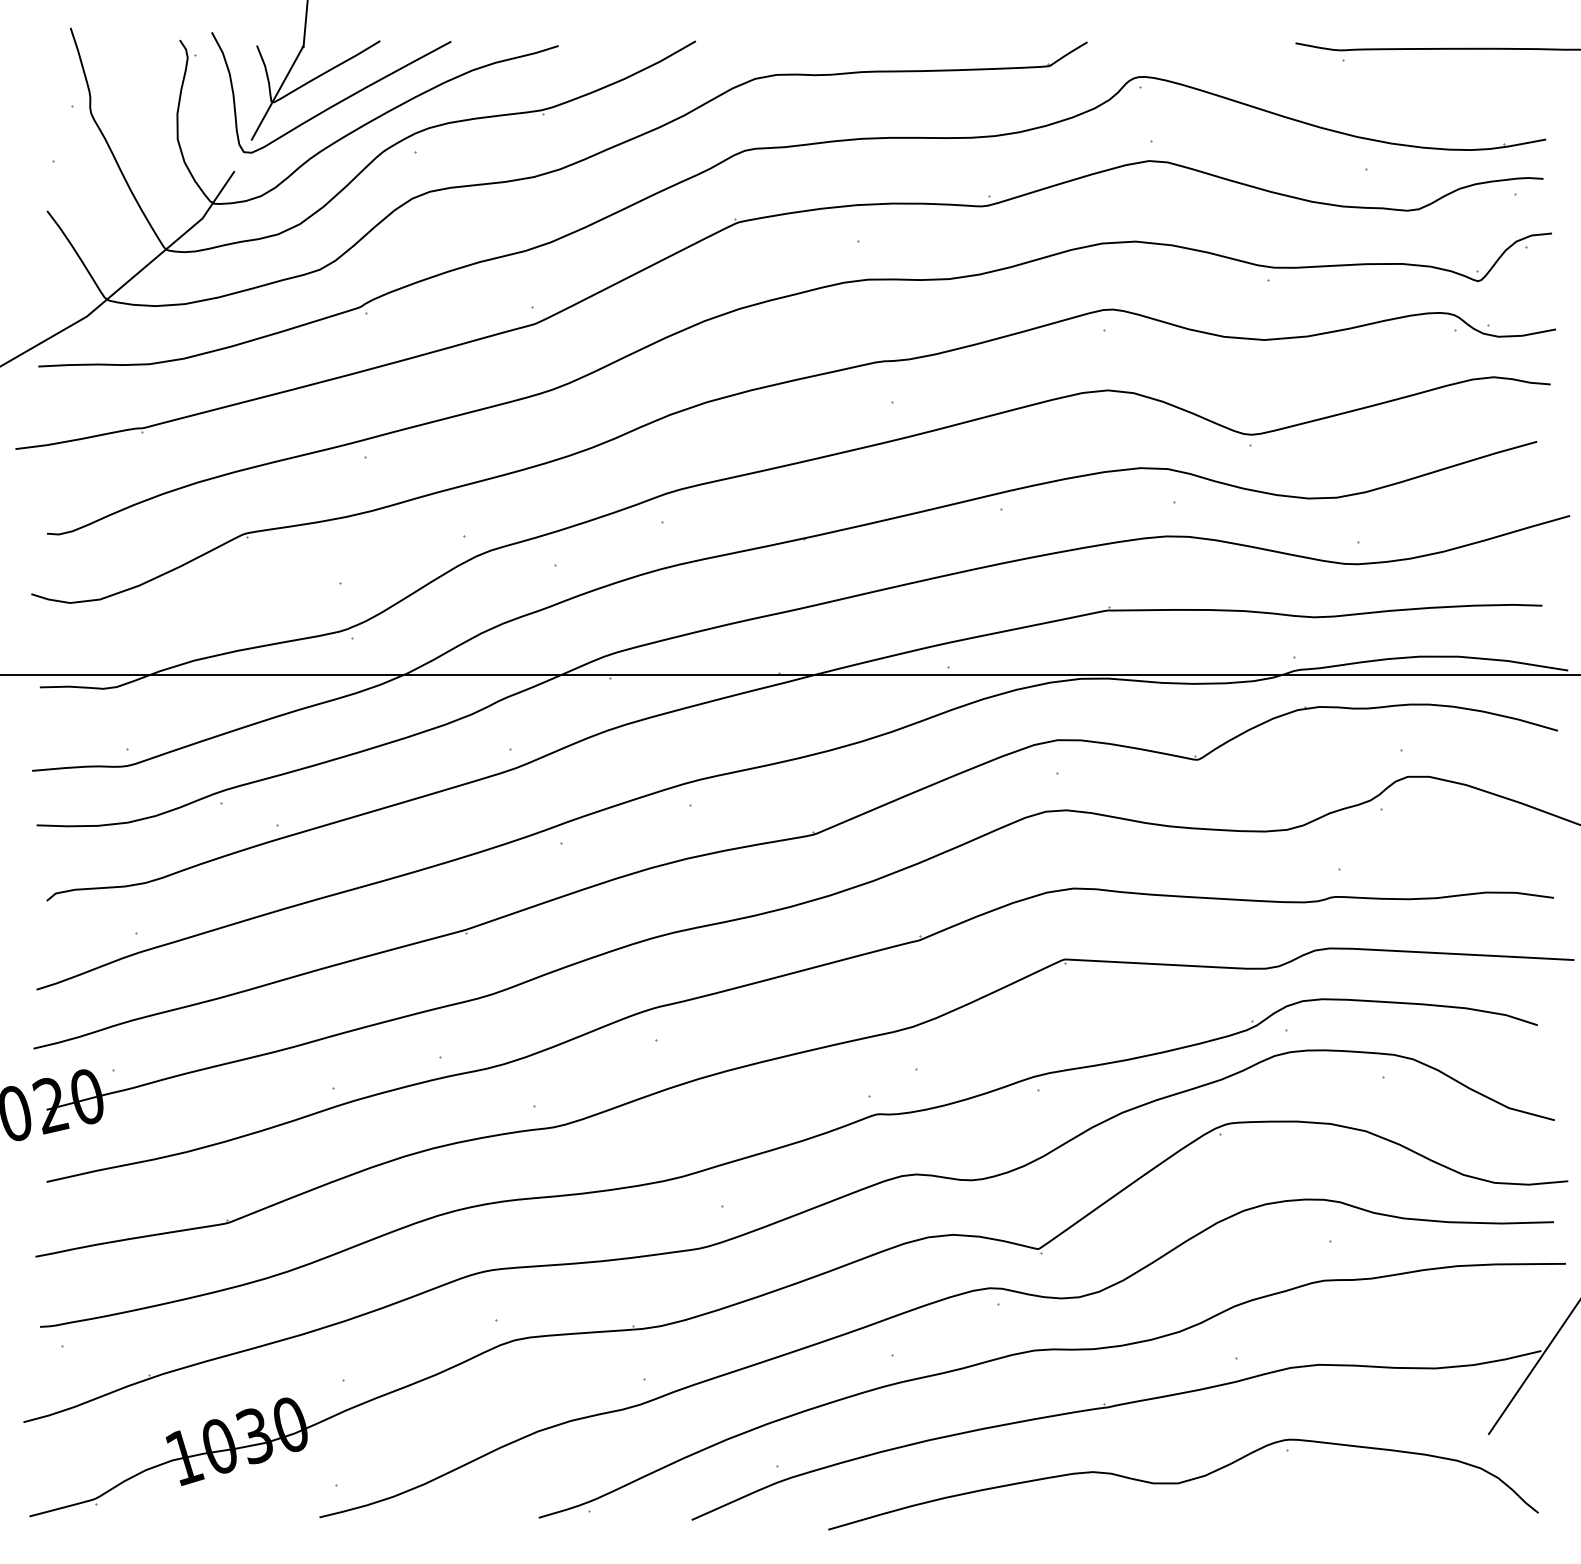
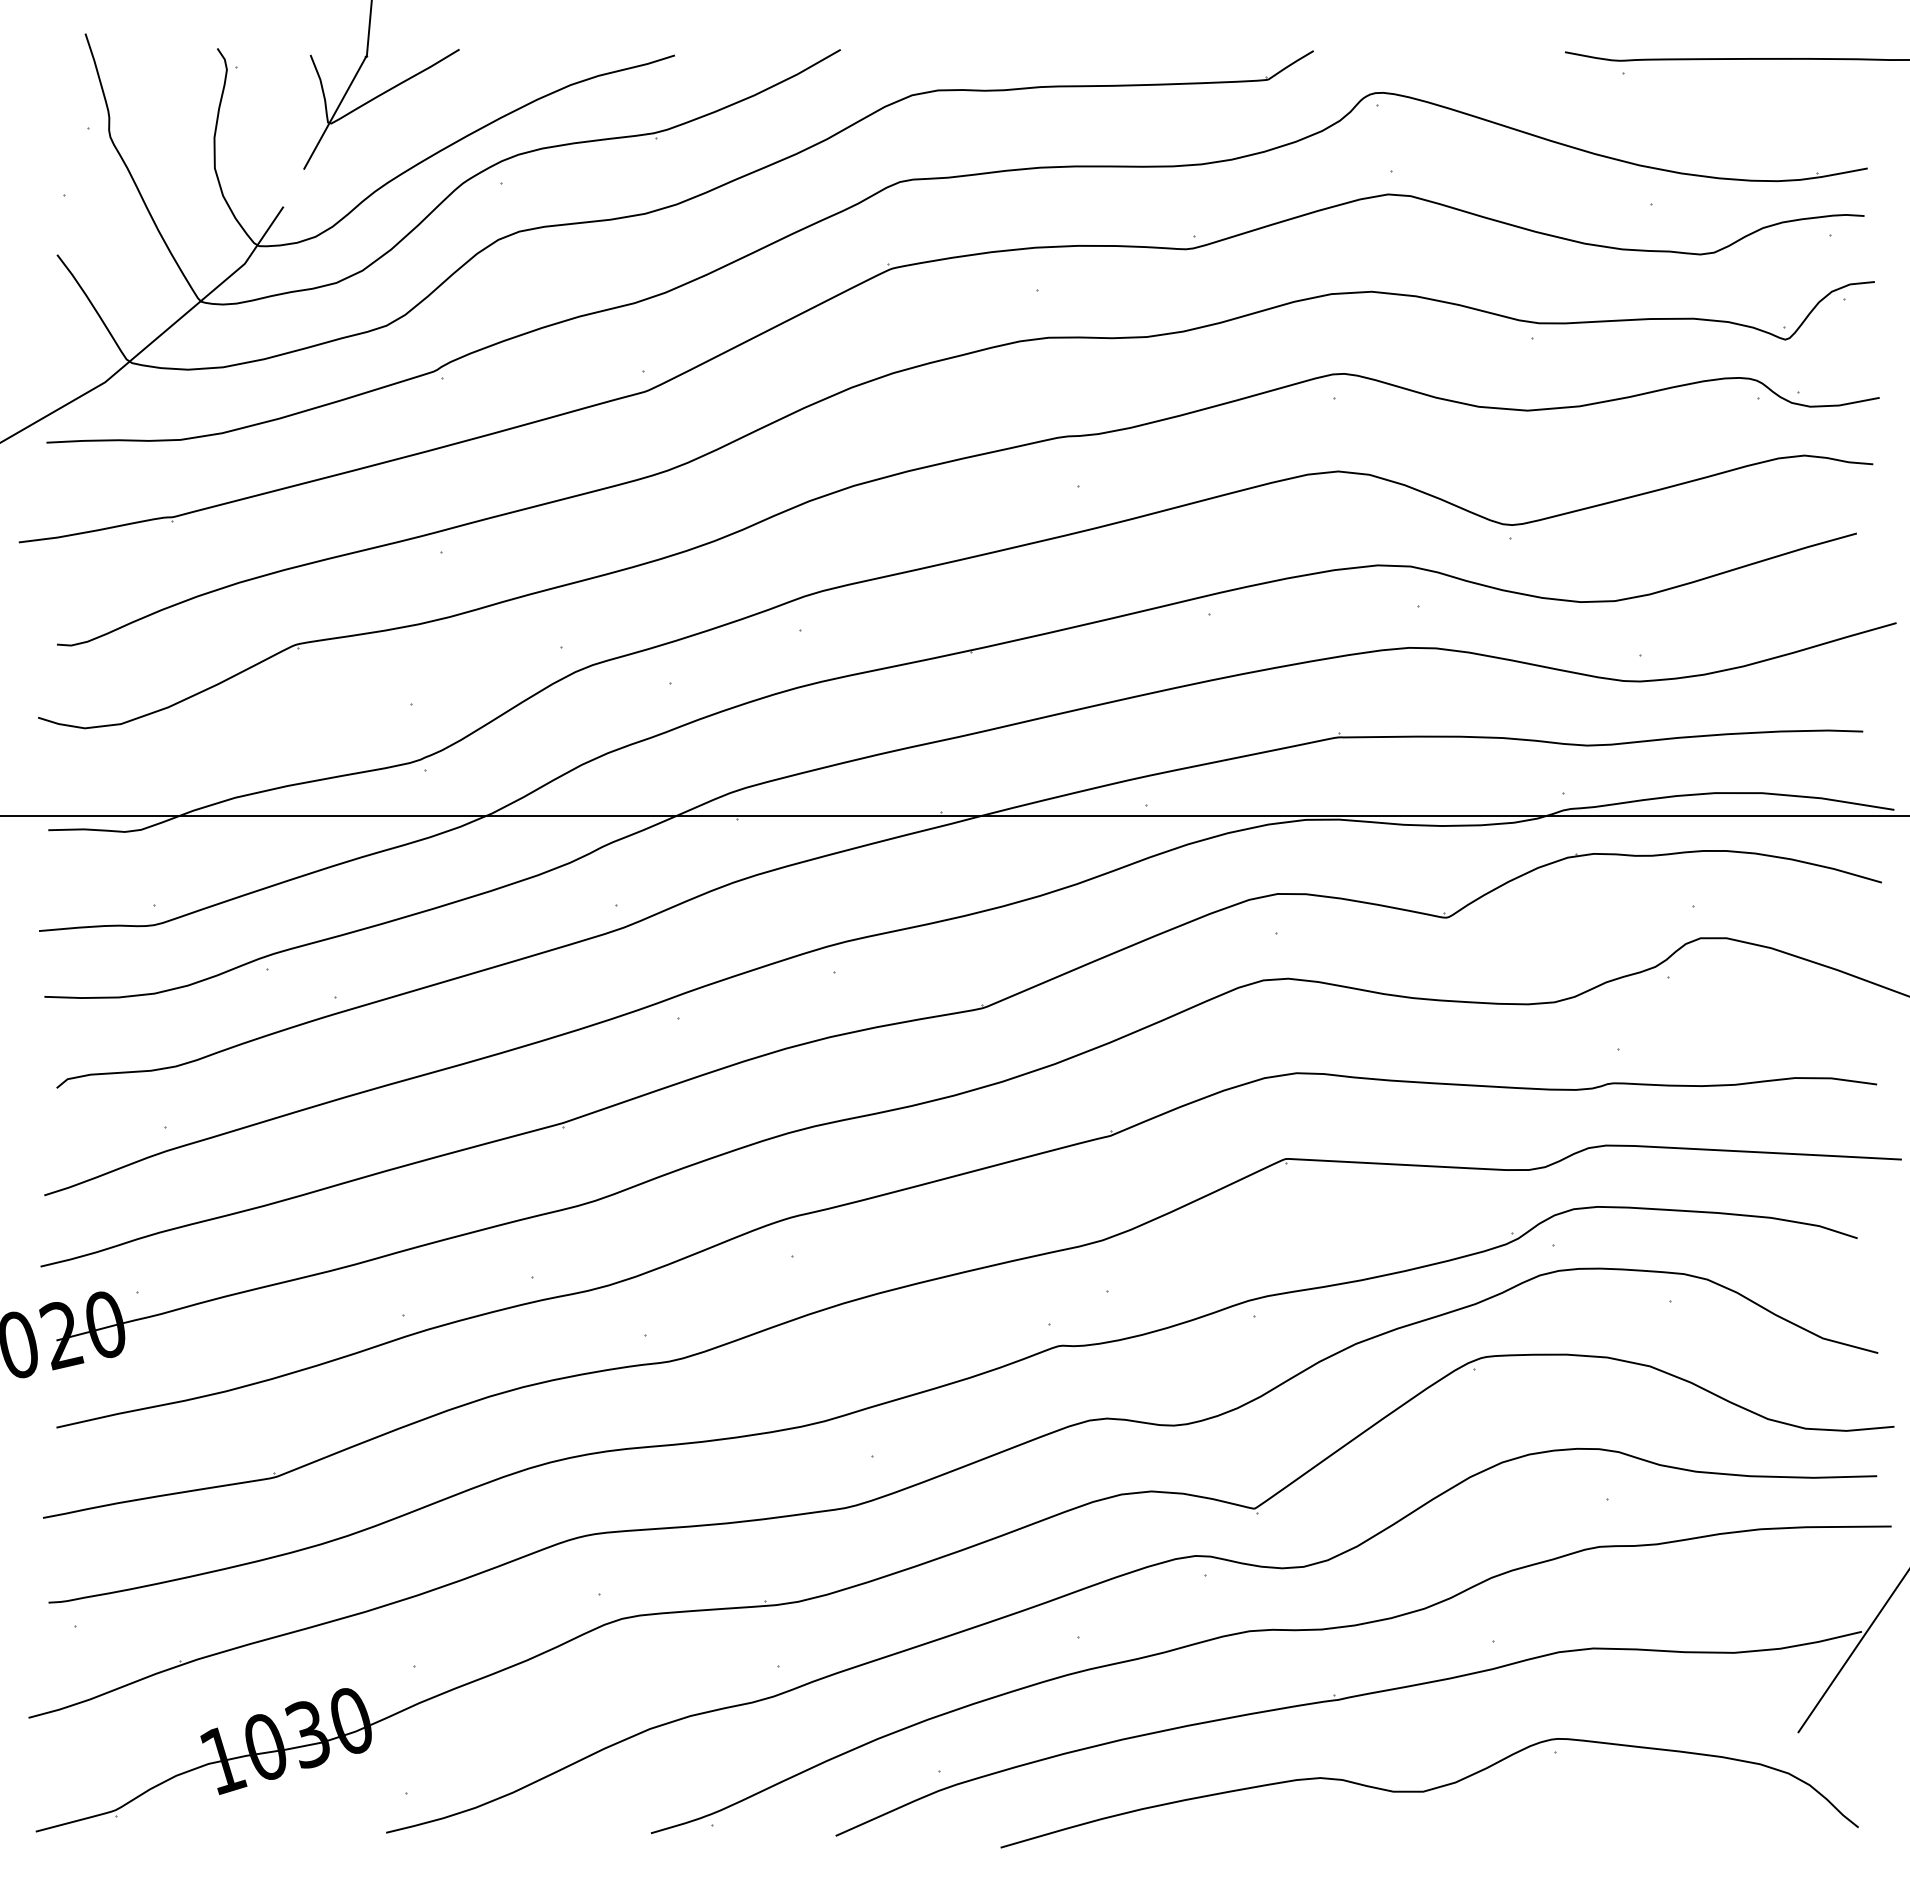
curve: (336, 103) -> (406, 124), removed

